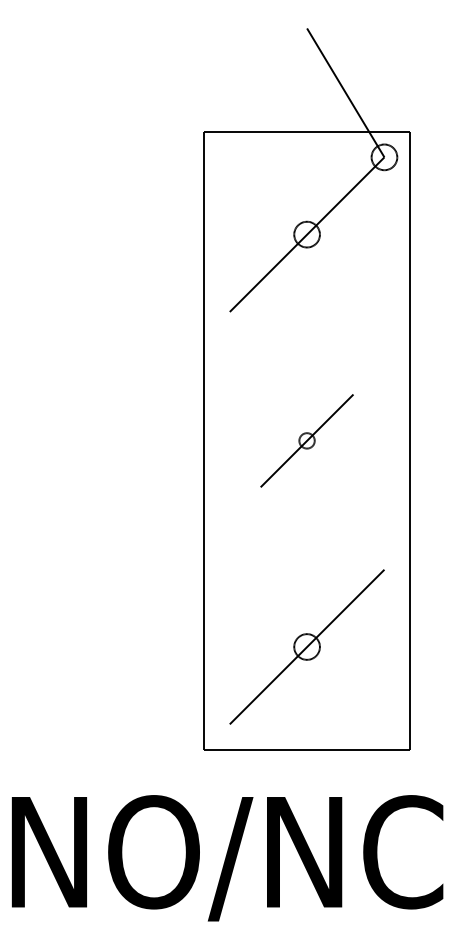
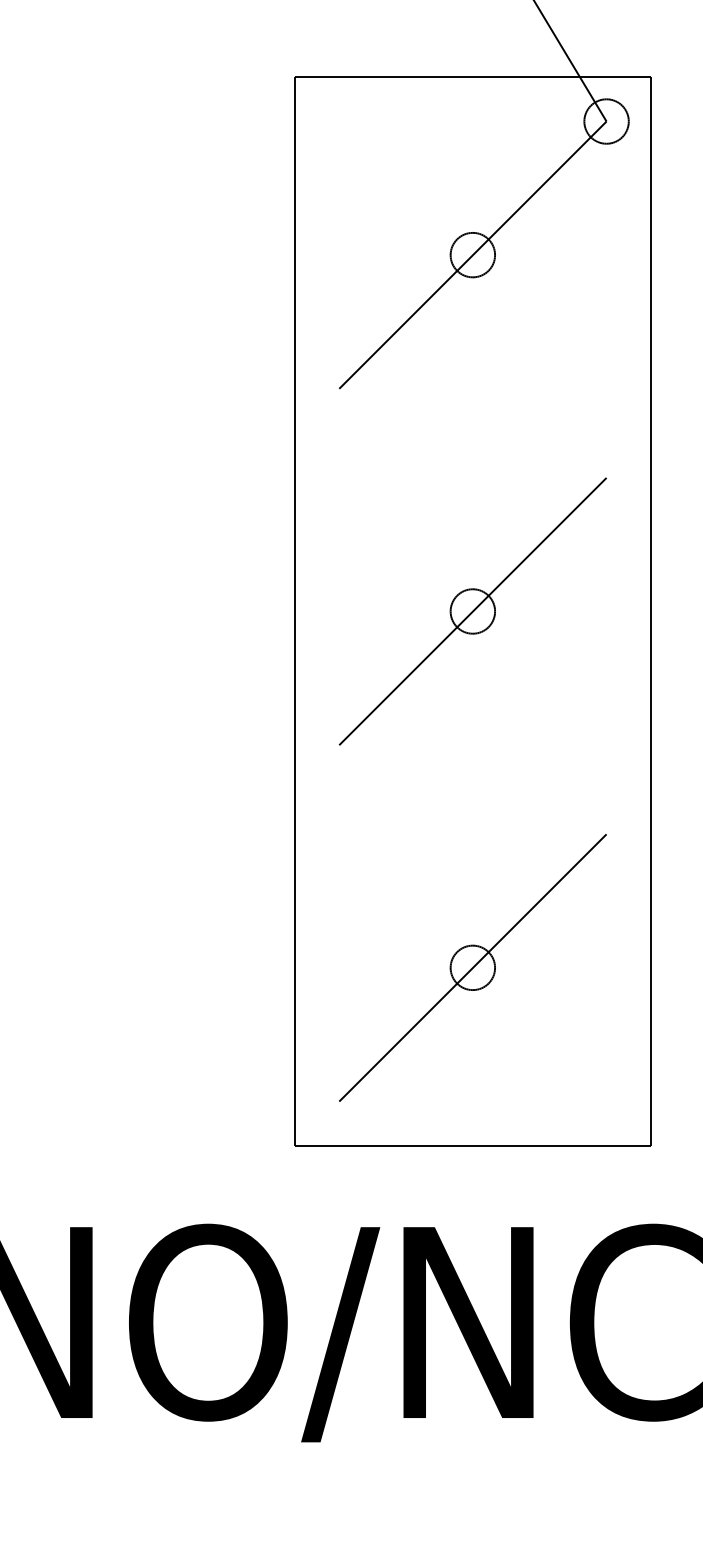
part: (306, 440) -> (471, 610), size x1.67

